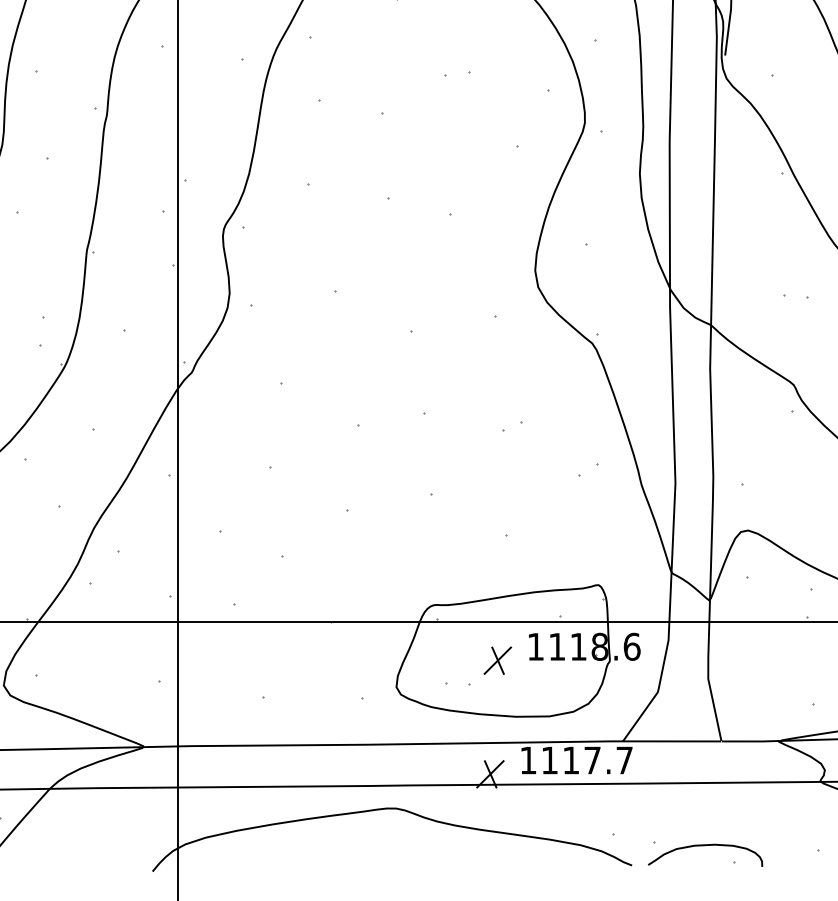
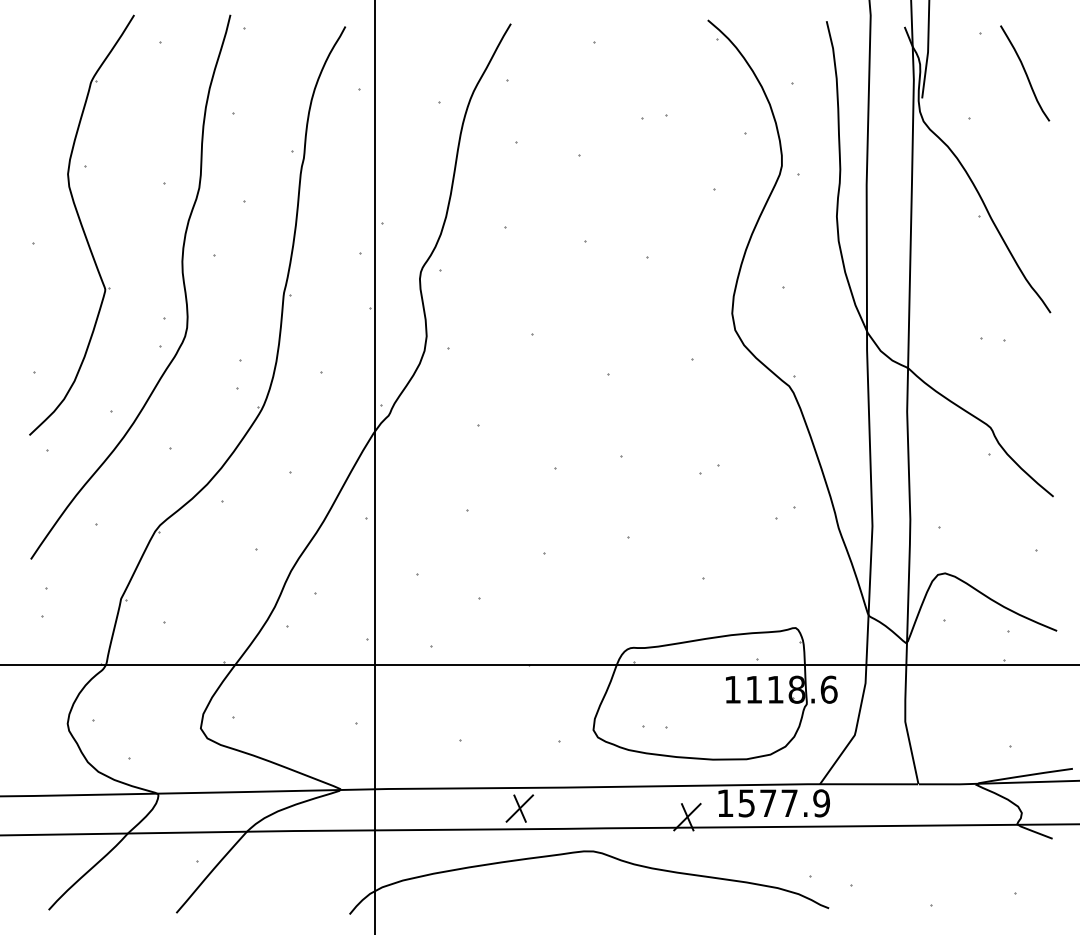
part: (497, 660) -> (519, 808), moved
text: (586, 760) -> (783, 803), 1117.7 -> 1577.9
curve: (702, 846) -> (899, 889), removed

